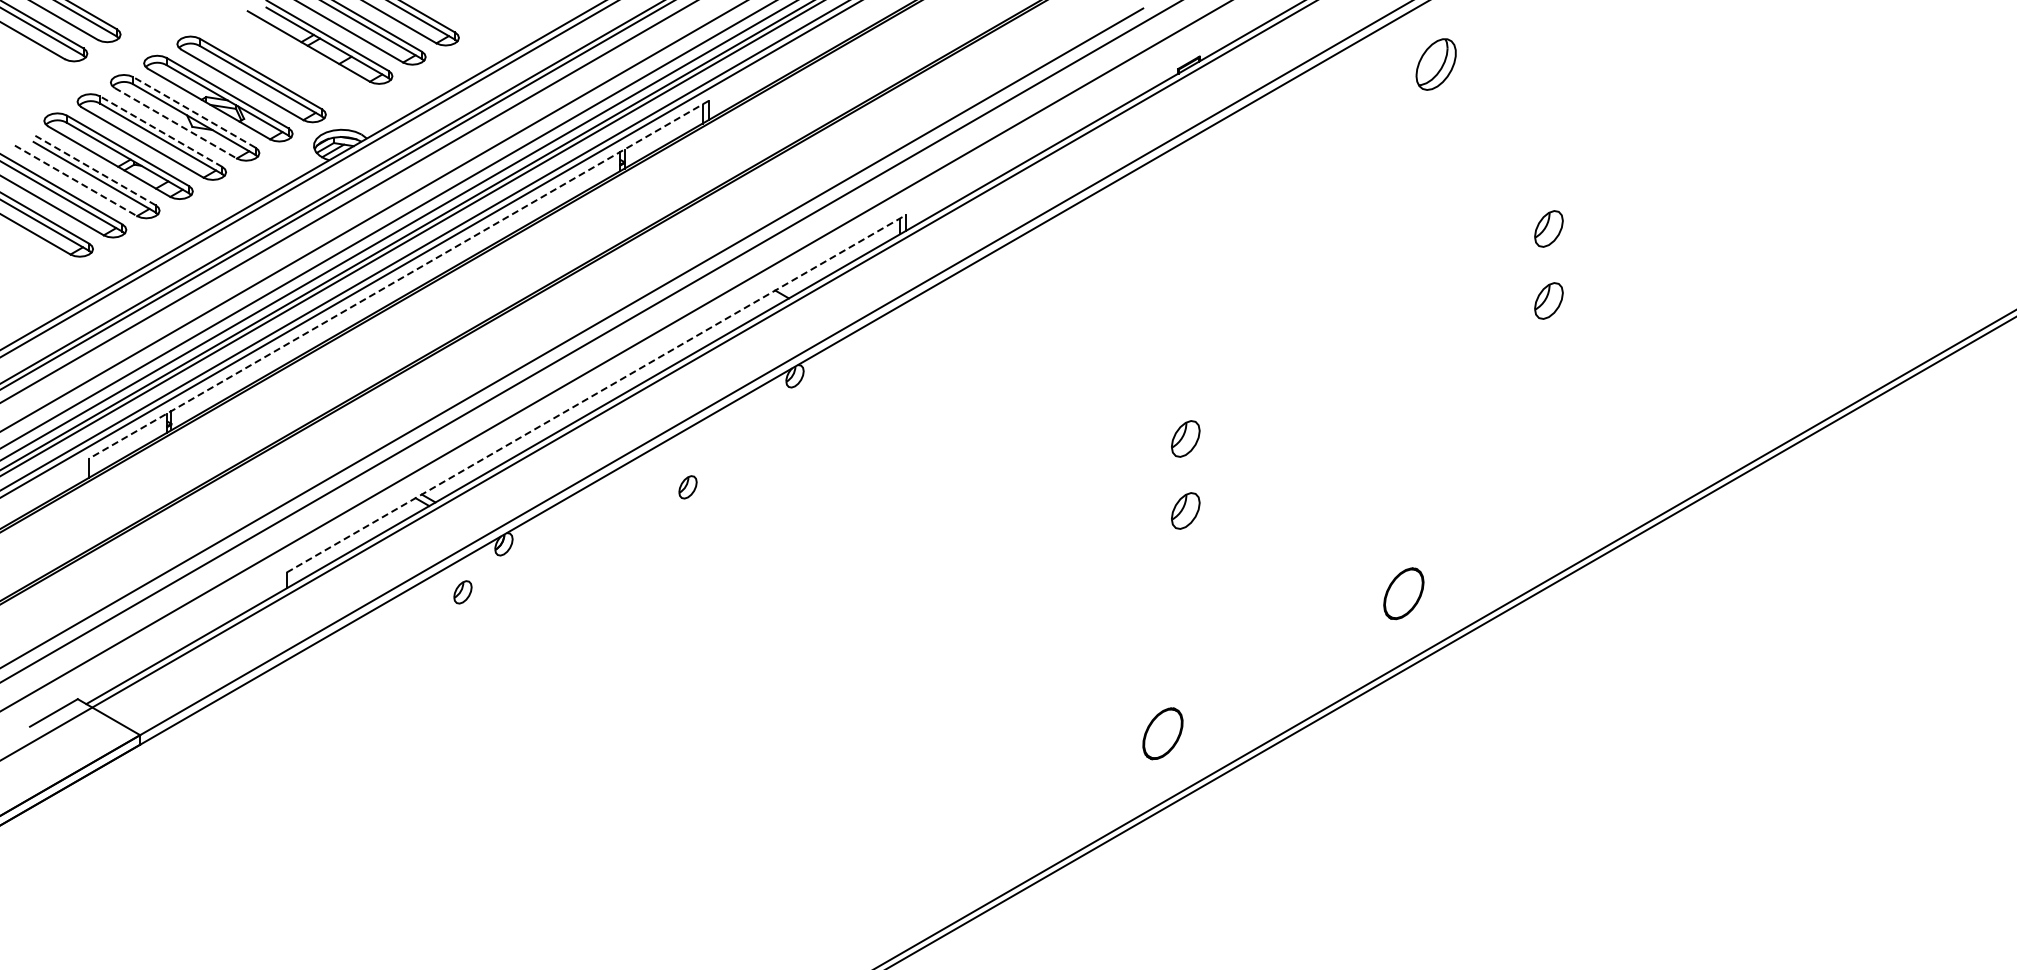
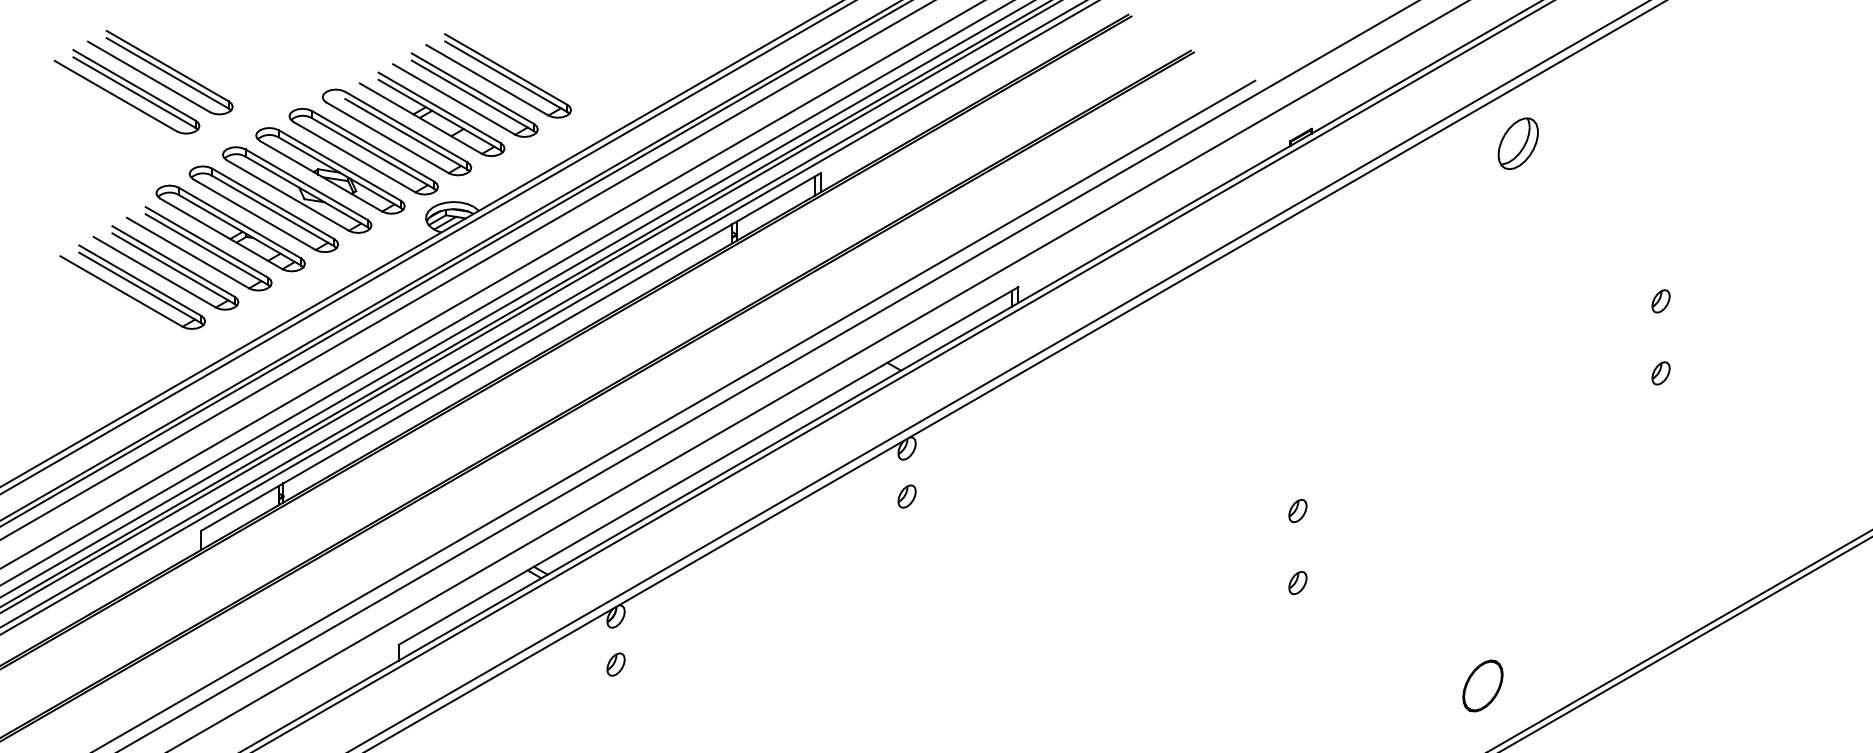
part: (284, 59) -> (396, 131), added
part: (1435, 64) -> (1517, 143), moved
line: (194, 112) -> (306, 184), dashed -> solid
line: (175, 123) -> (287, 195), dashed -> solid
line: (161, 131) -> (273, 203), dashed -> solid
line: (94, 170) -> (206, 242), dashed -> solid
line: (75, 180) -> (187, 252), dashed -> solid
part: (1548, 229) -> (1660, 301), size x0.62
line: (398, 279) -> (510, 351), dashed -> solid
part: (1548, 301) -> (1660, 373), size x0.62
line: (596, 393) -> (708, 465), dashed -> solid
part: (1185, 438) -> (1297, 510), size x0.62
part: (687, 487) -> (906, 496), moved
part: (1185, 510) -> (1297, 582), size x0.62
part: (462, 592) -> (615, 664), moved
part: (1403, 593) -> (1482, 685), moved

